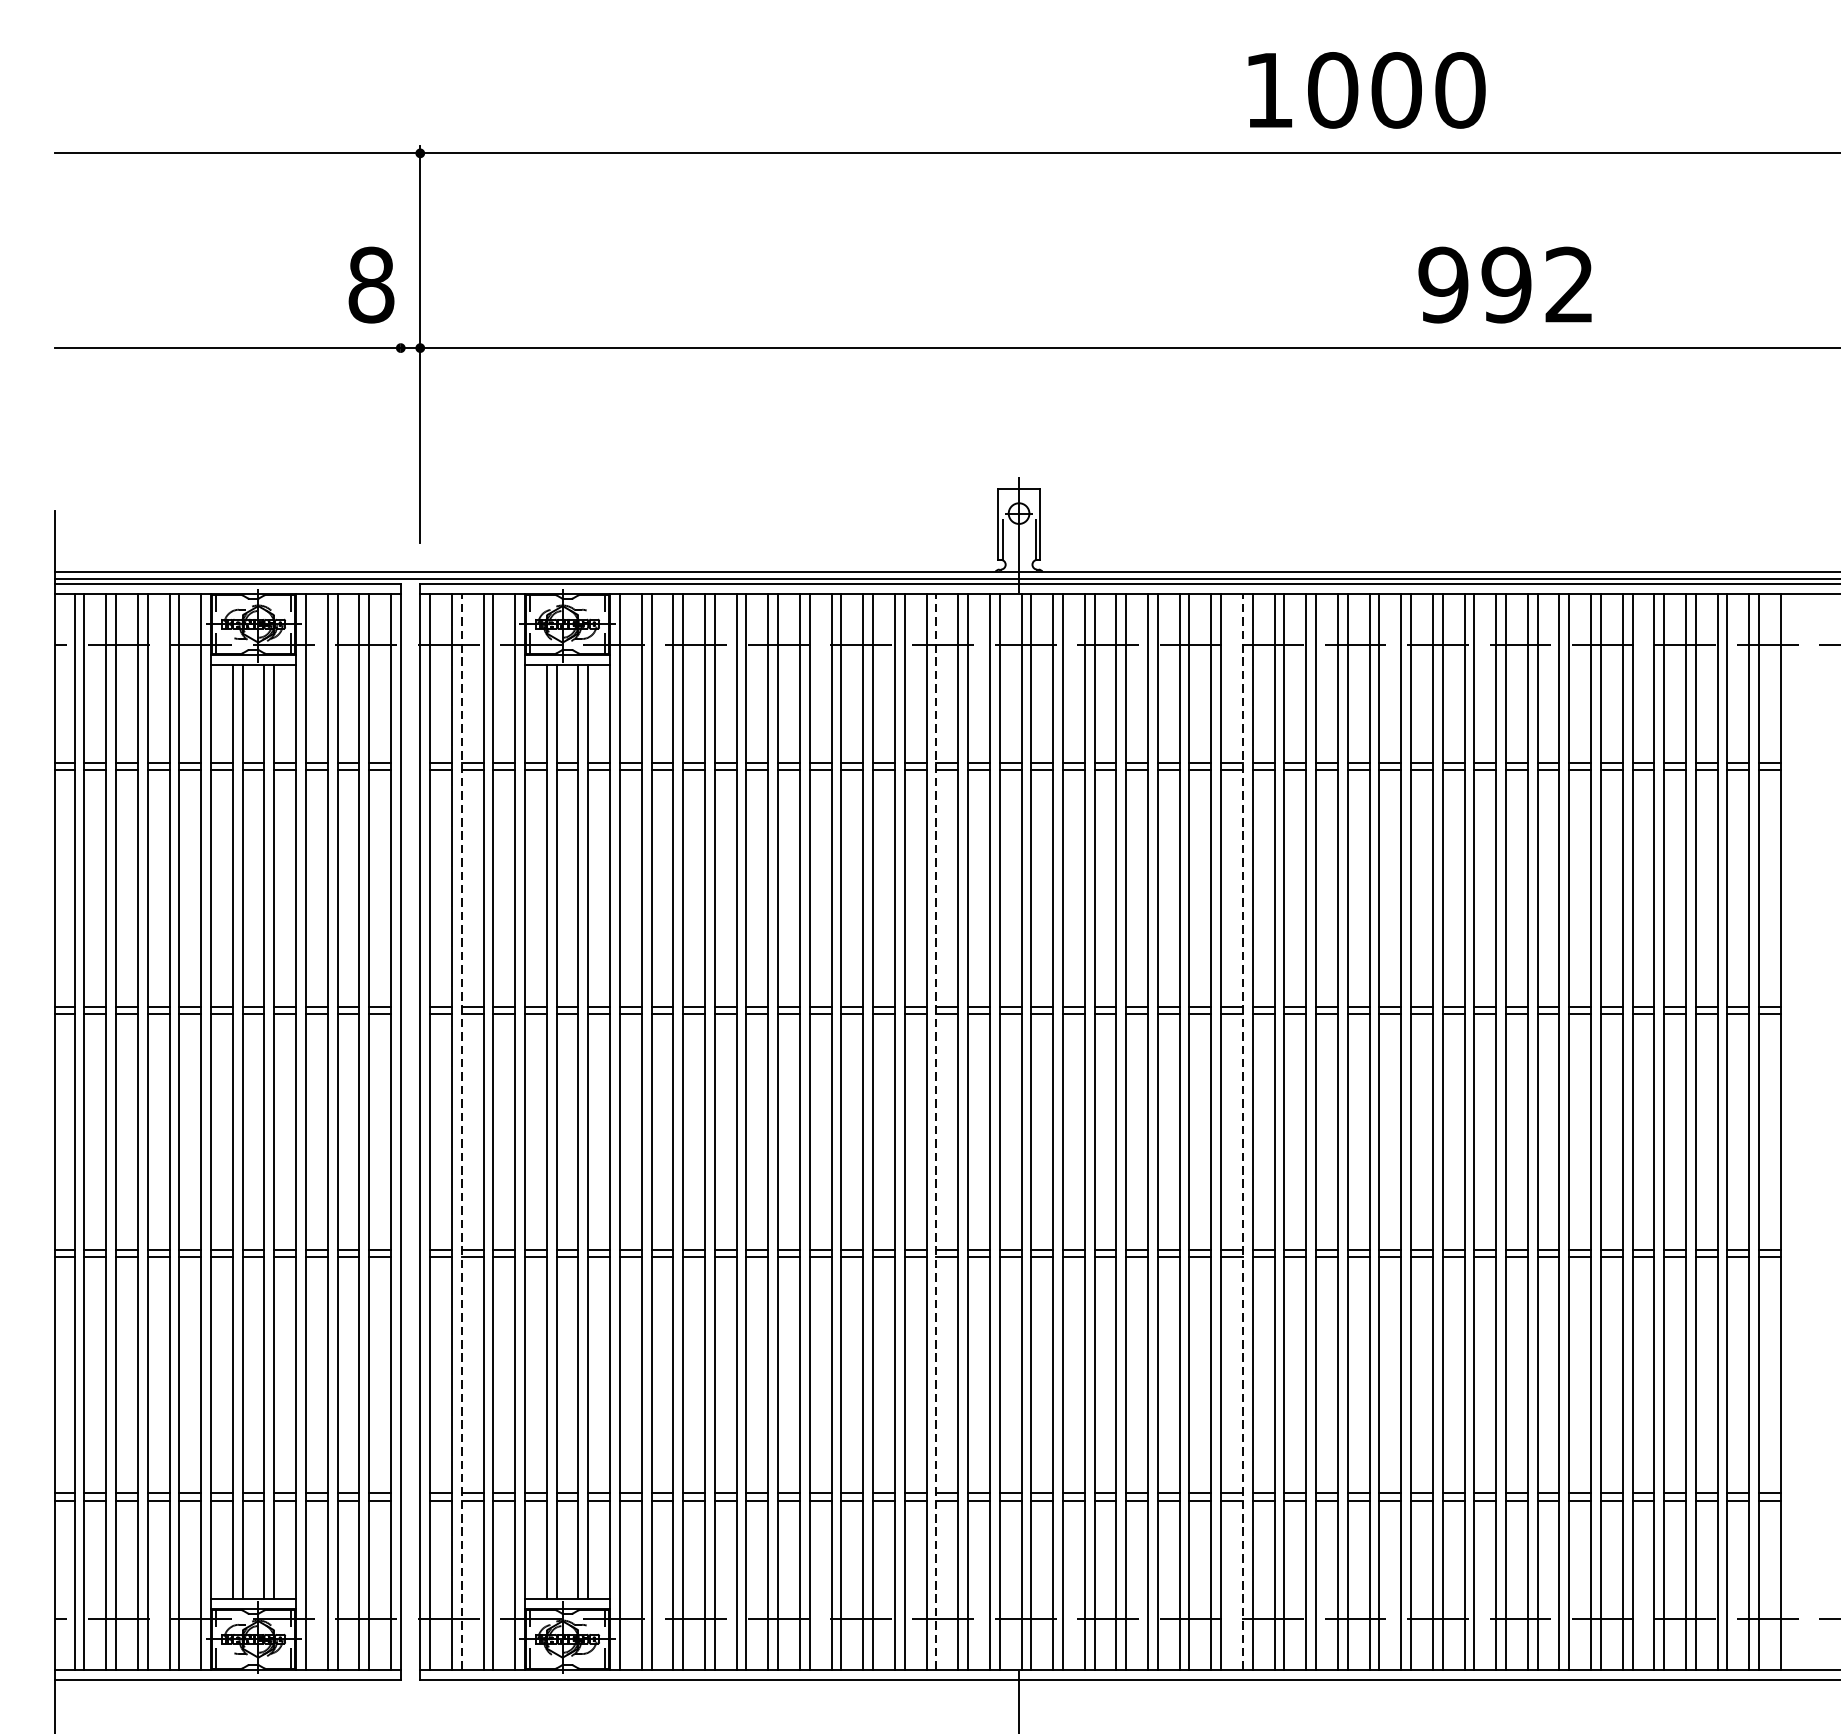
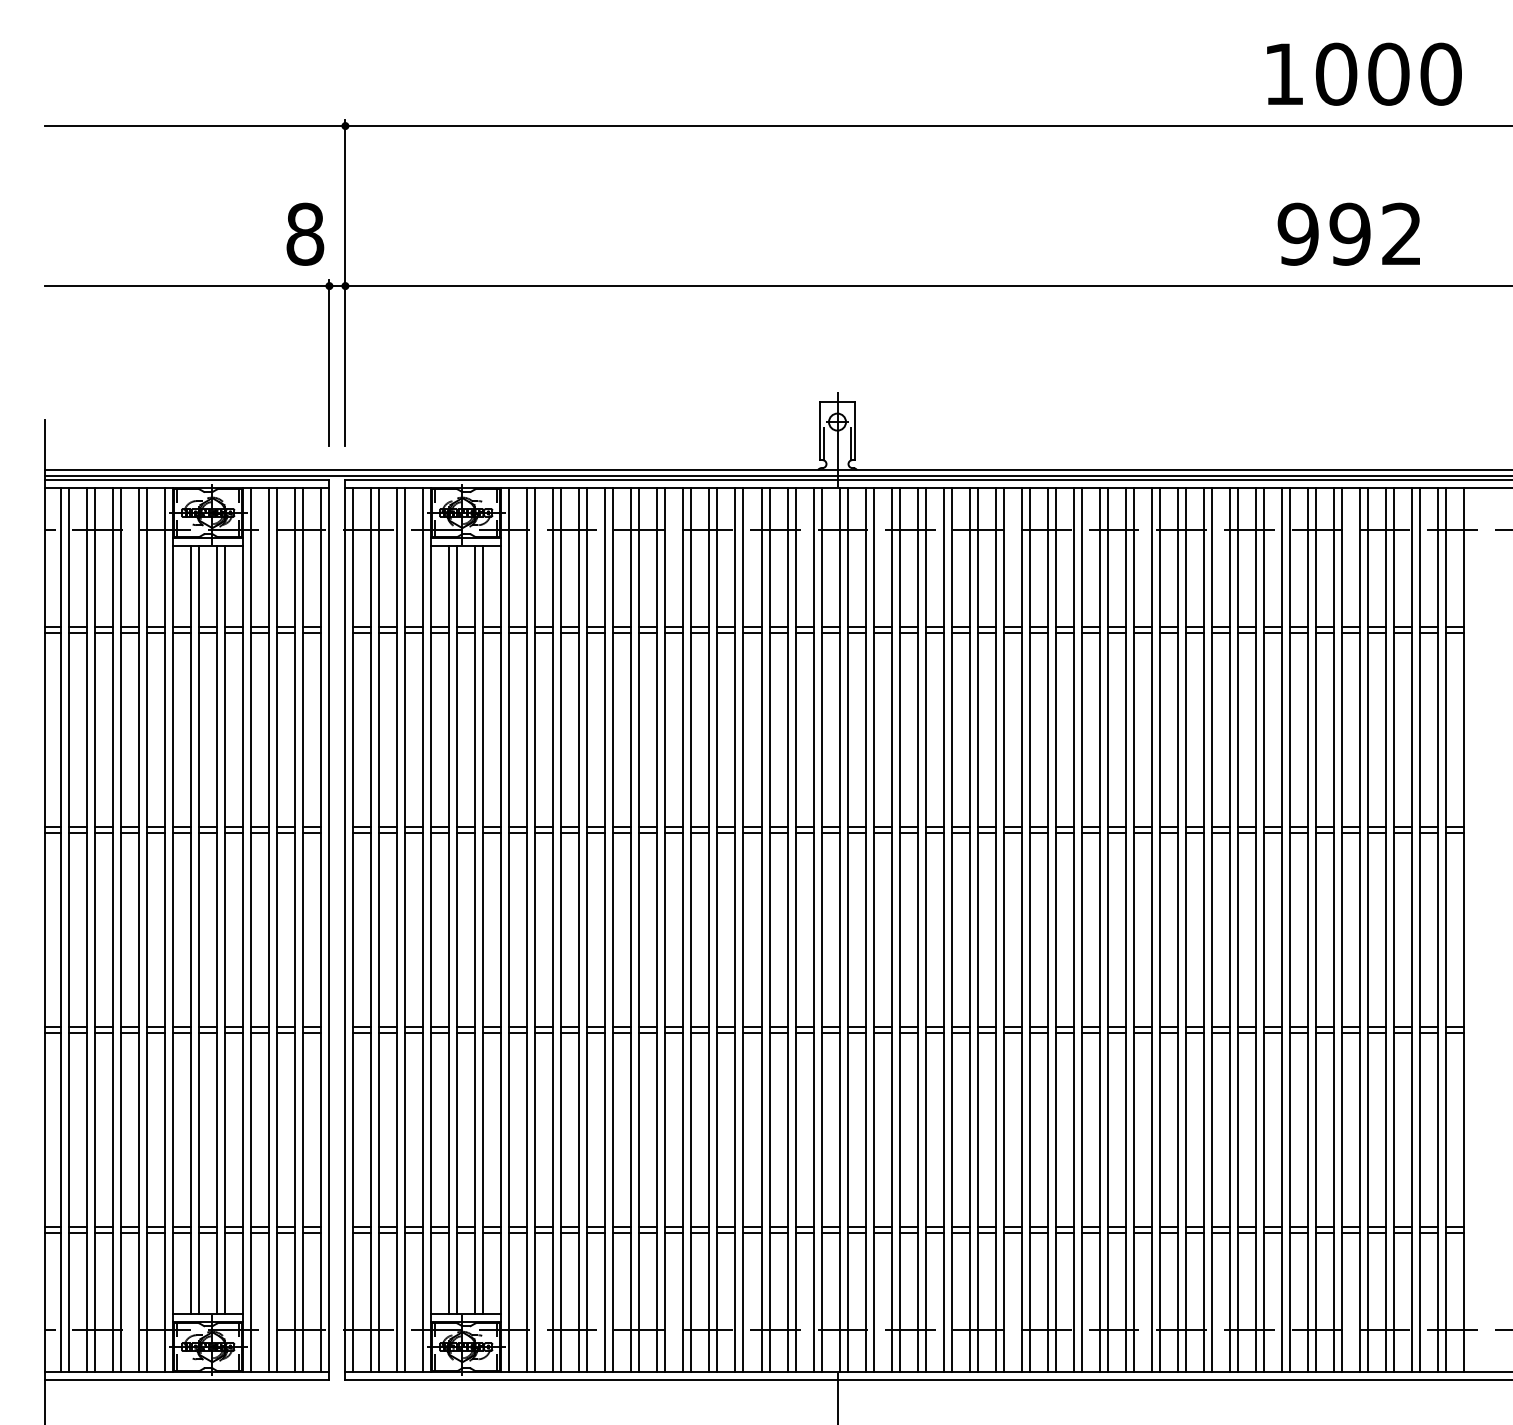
text: (1367, 89) -> (1364, 73), moved
text: (1504, 284) -> (1348, 233), moved
line: (400, 442) -> (329, 363), added
line: (461, 1131) -> (379, 929), dashed -> solid
line: (936, 1131) -> (769, 929), dashed -> solid
line: (1242, 1131) -> (1021, 929), dashed -> solid

